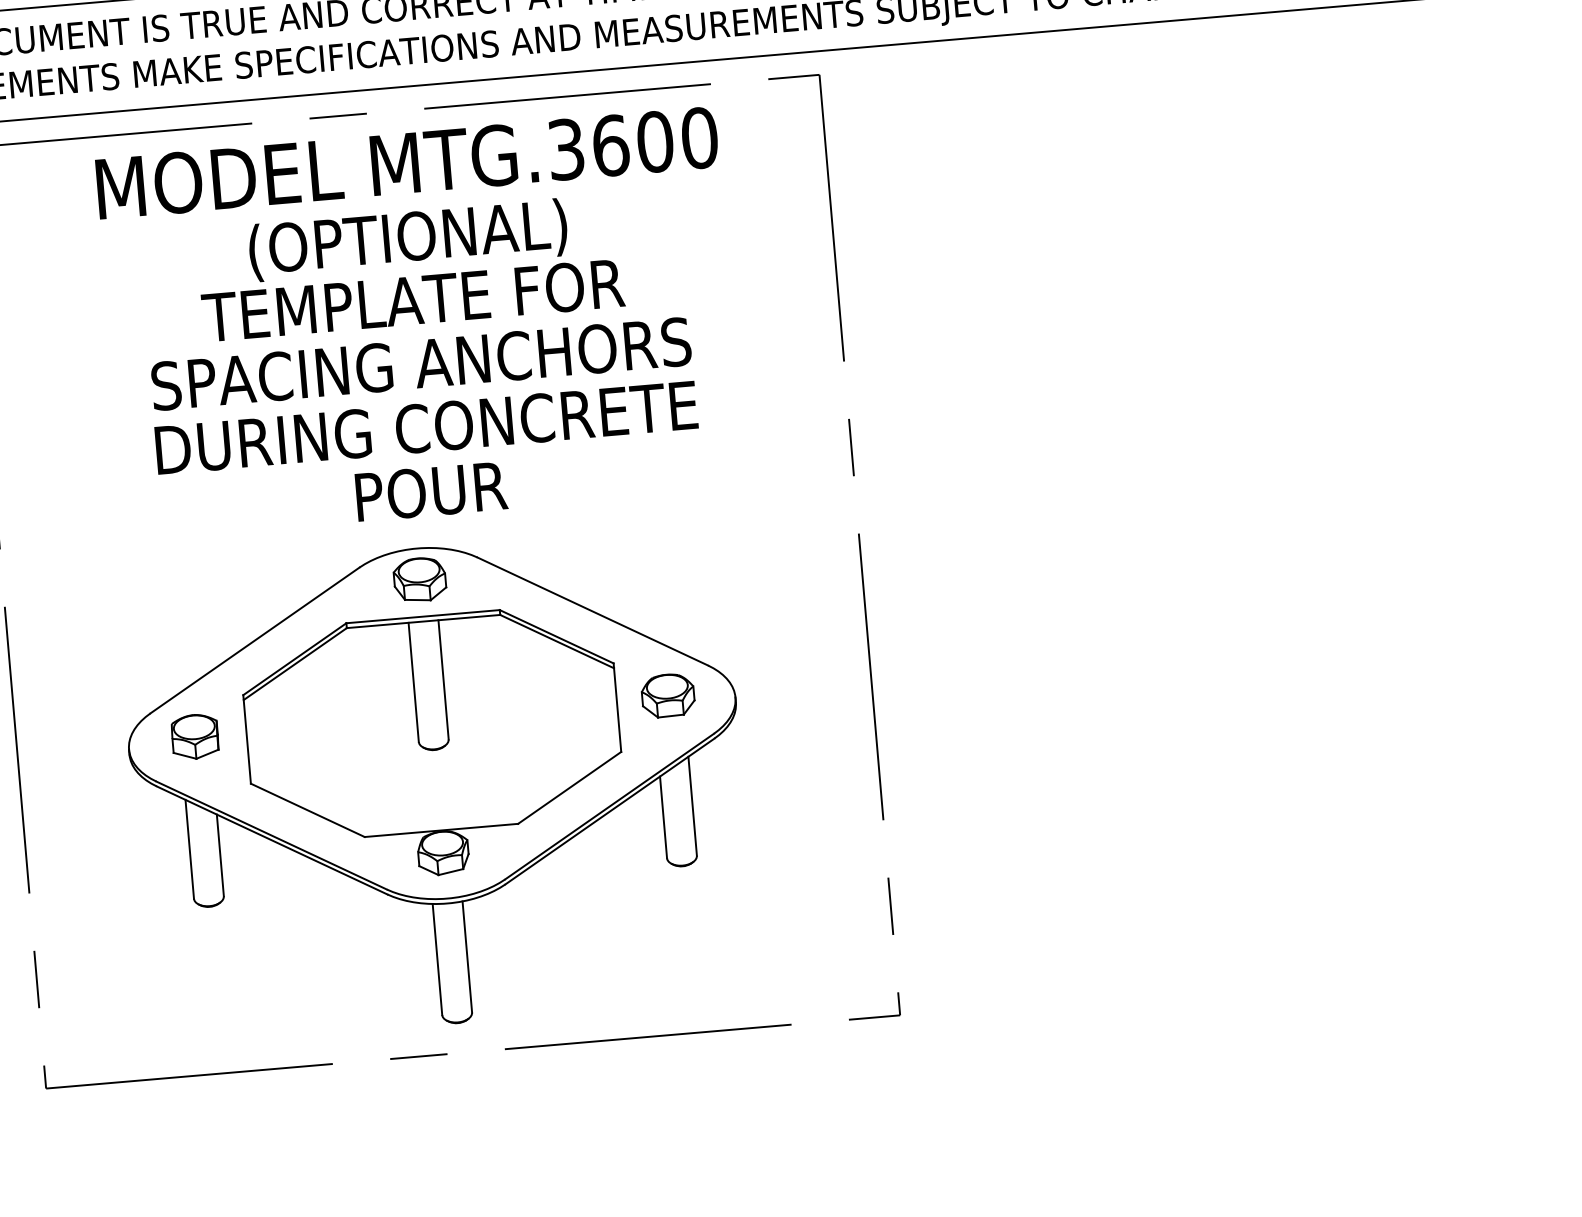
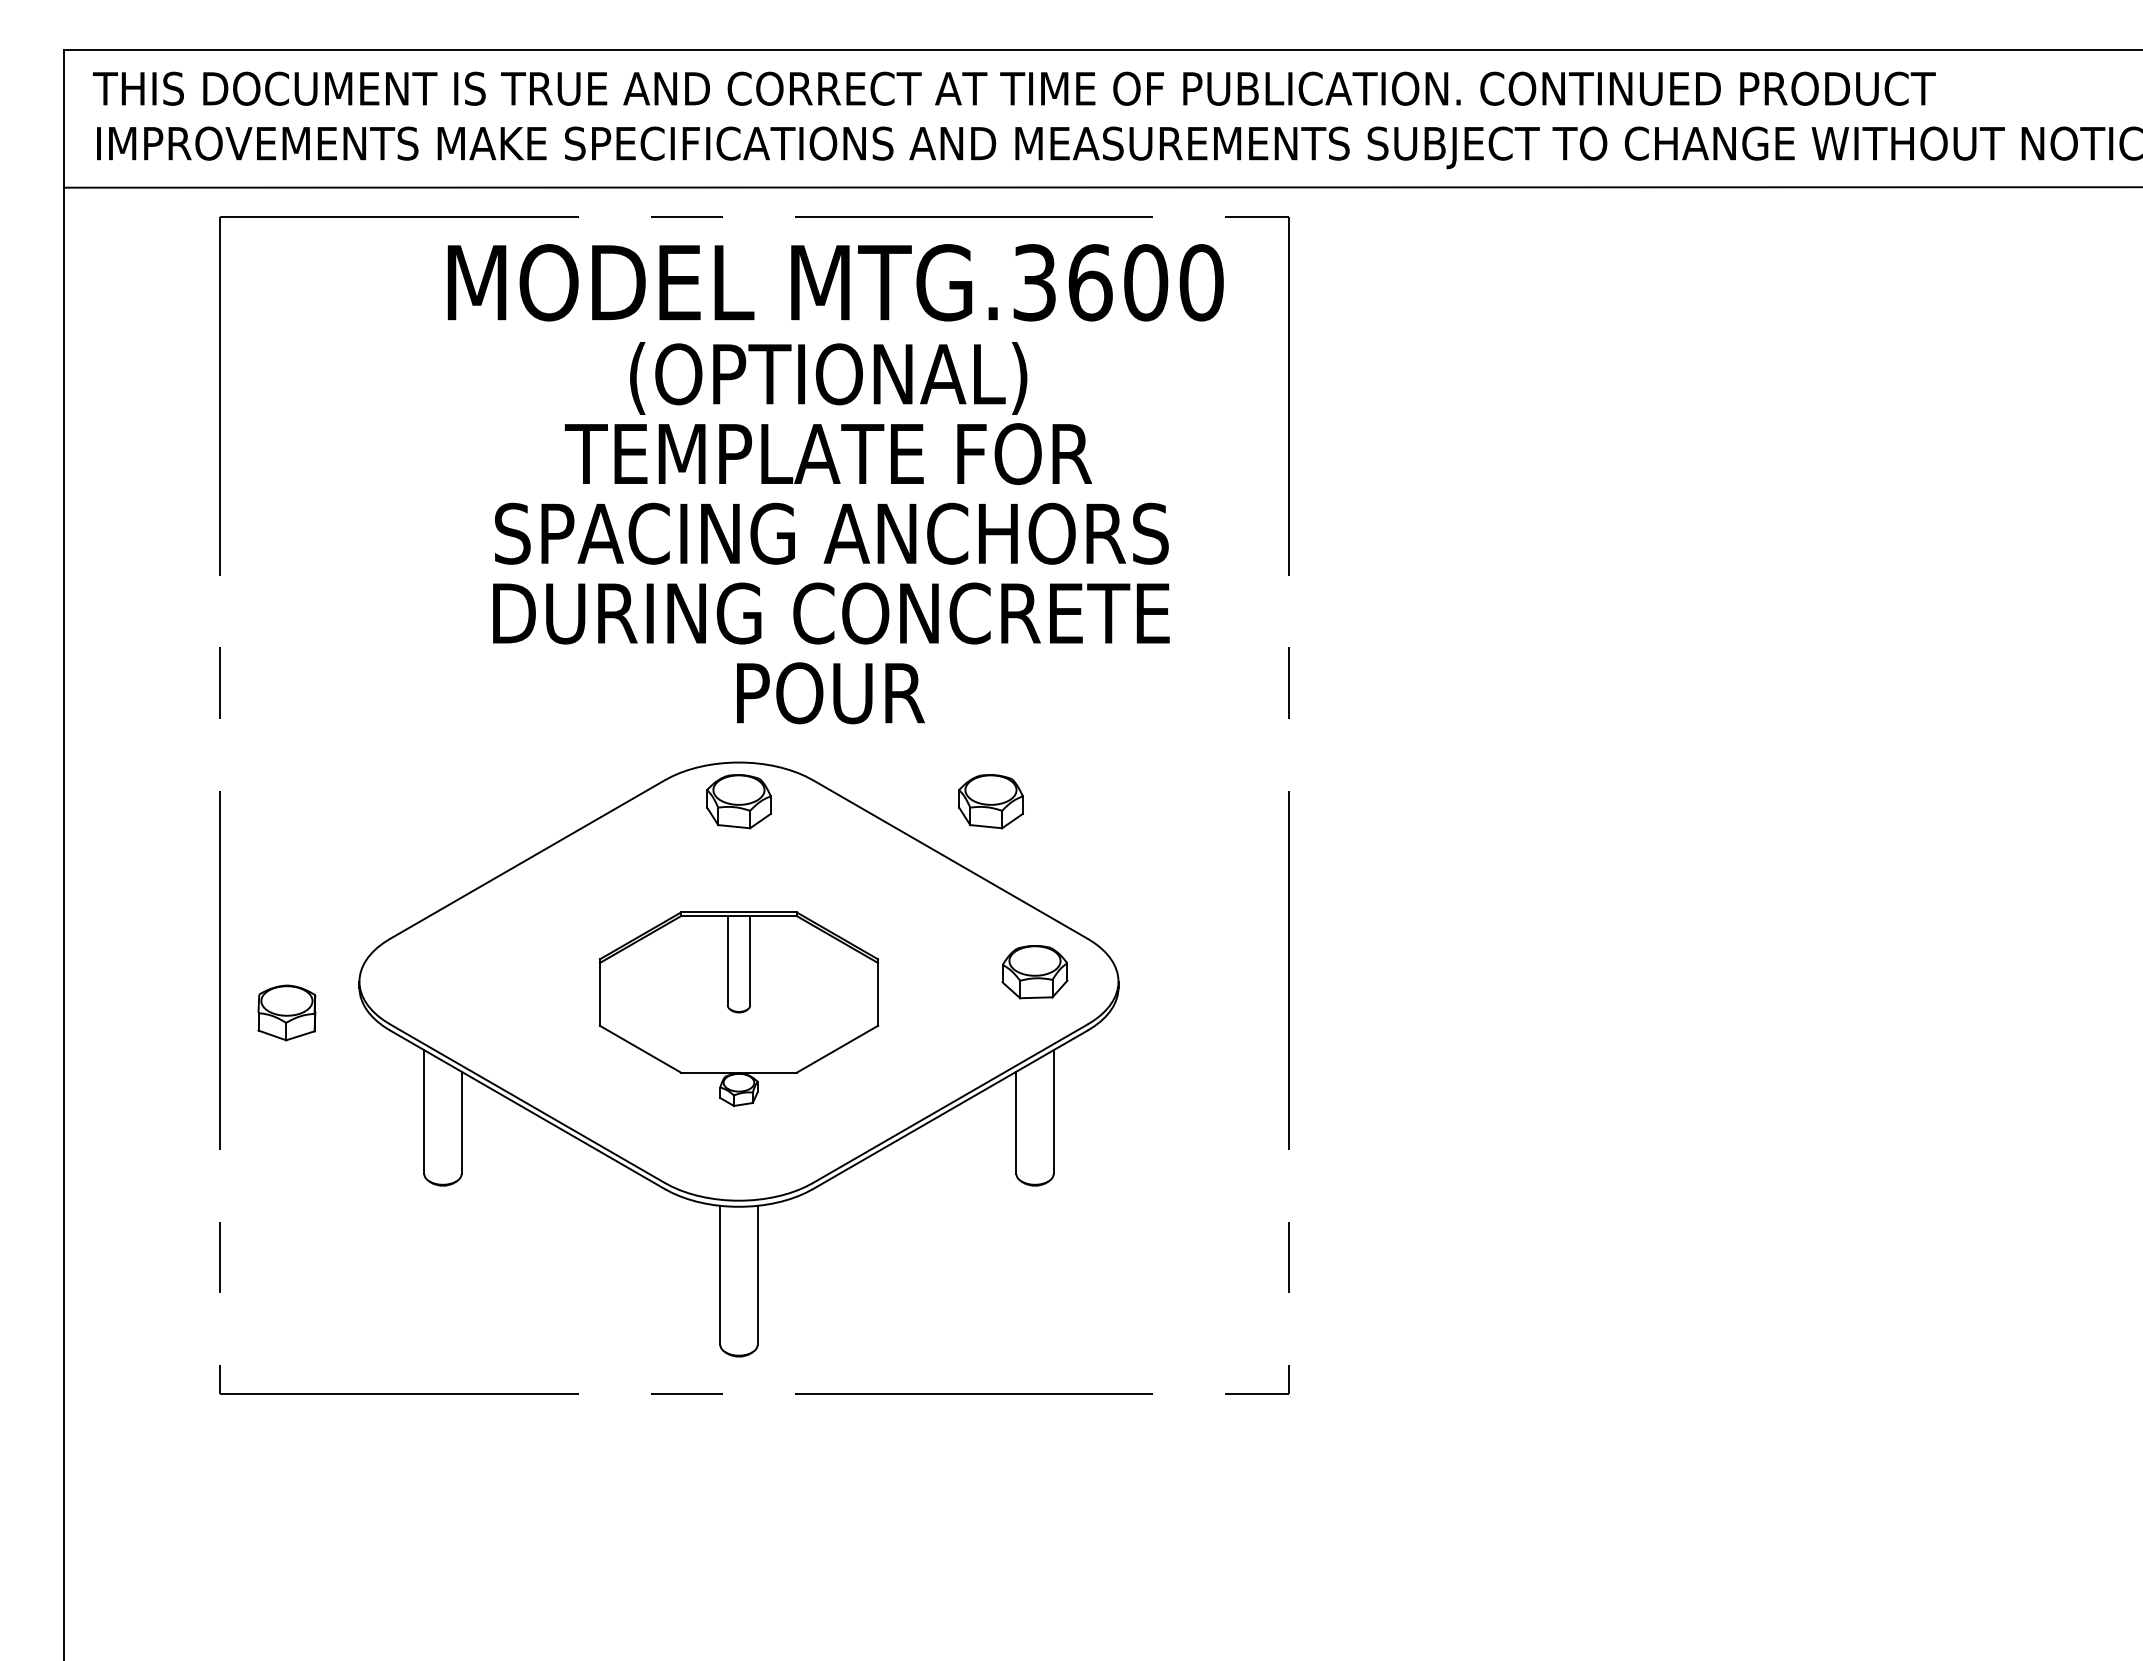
text: (421, 324) -> (835, 484), moved
part: (620, 562) -> (990, 801), added
part: (194, 736) -> (286, 1012), moved
part: (433, 745) -> (738, 1008), size x0.6

